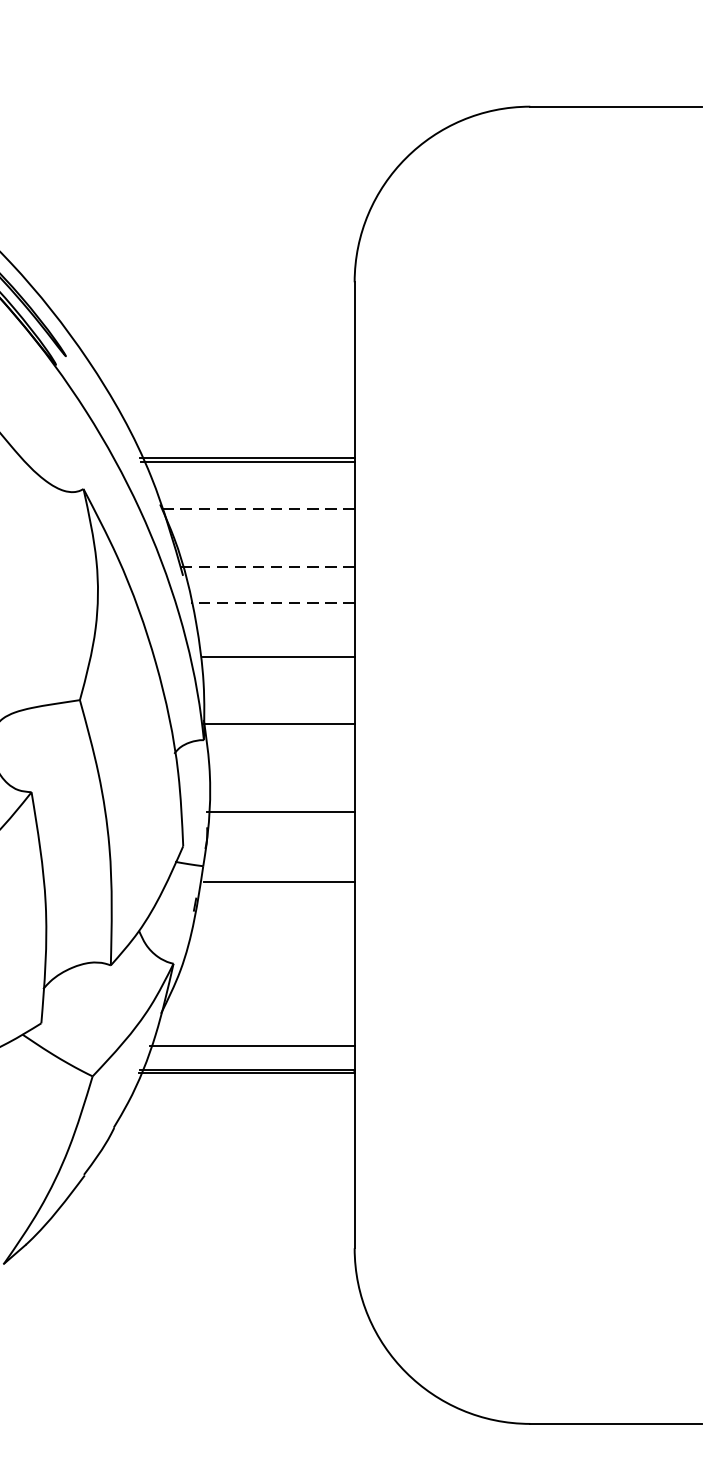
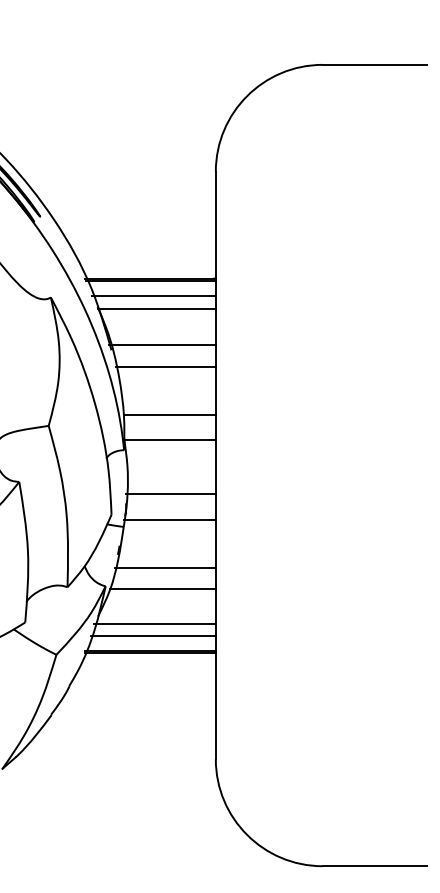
line: (252, 487) -> (153, 296), added
line: (257, 508) -> (156, 309), dashed -> solid
line: (266, 566) -> (162, 344), dashed -> solid
line: (271, 602) -> (165, 366), dashed -> solid
line: (278, 656) -> (169, 415), moved
line: (278, 881) -> (169, 519), moved
line: (270, 934) -> (164, 568), added
line: (266, 969) -> (162, 589), added
line: (253, 1024) -> (154, 623), added

